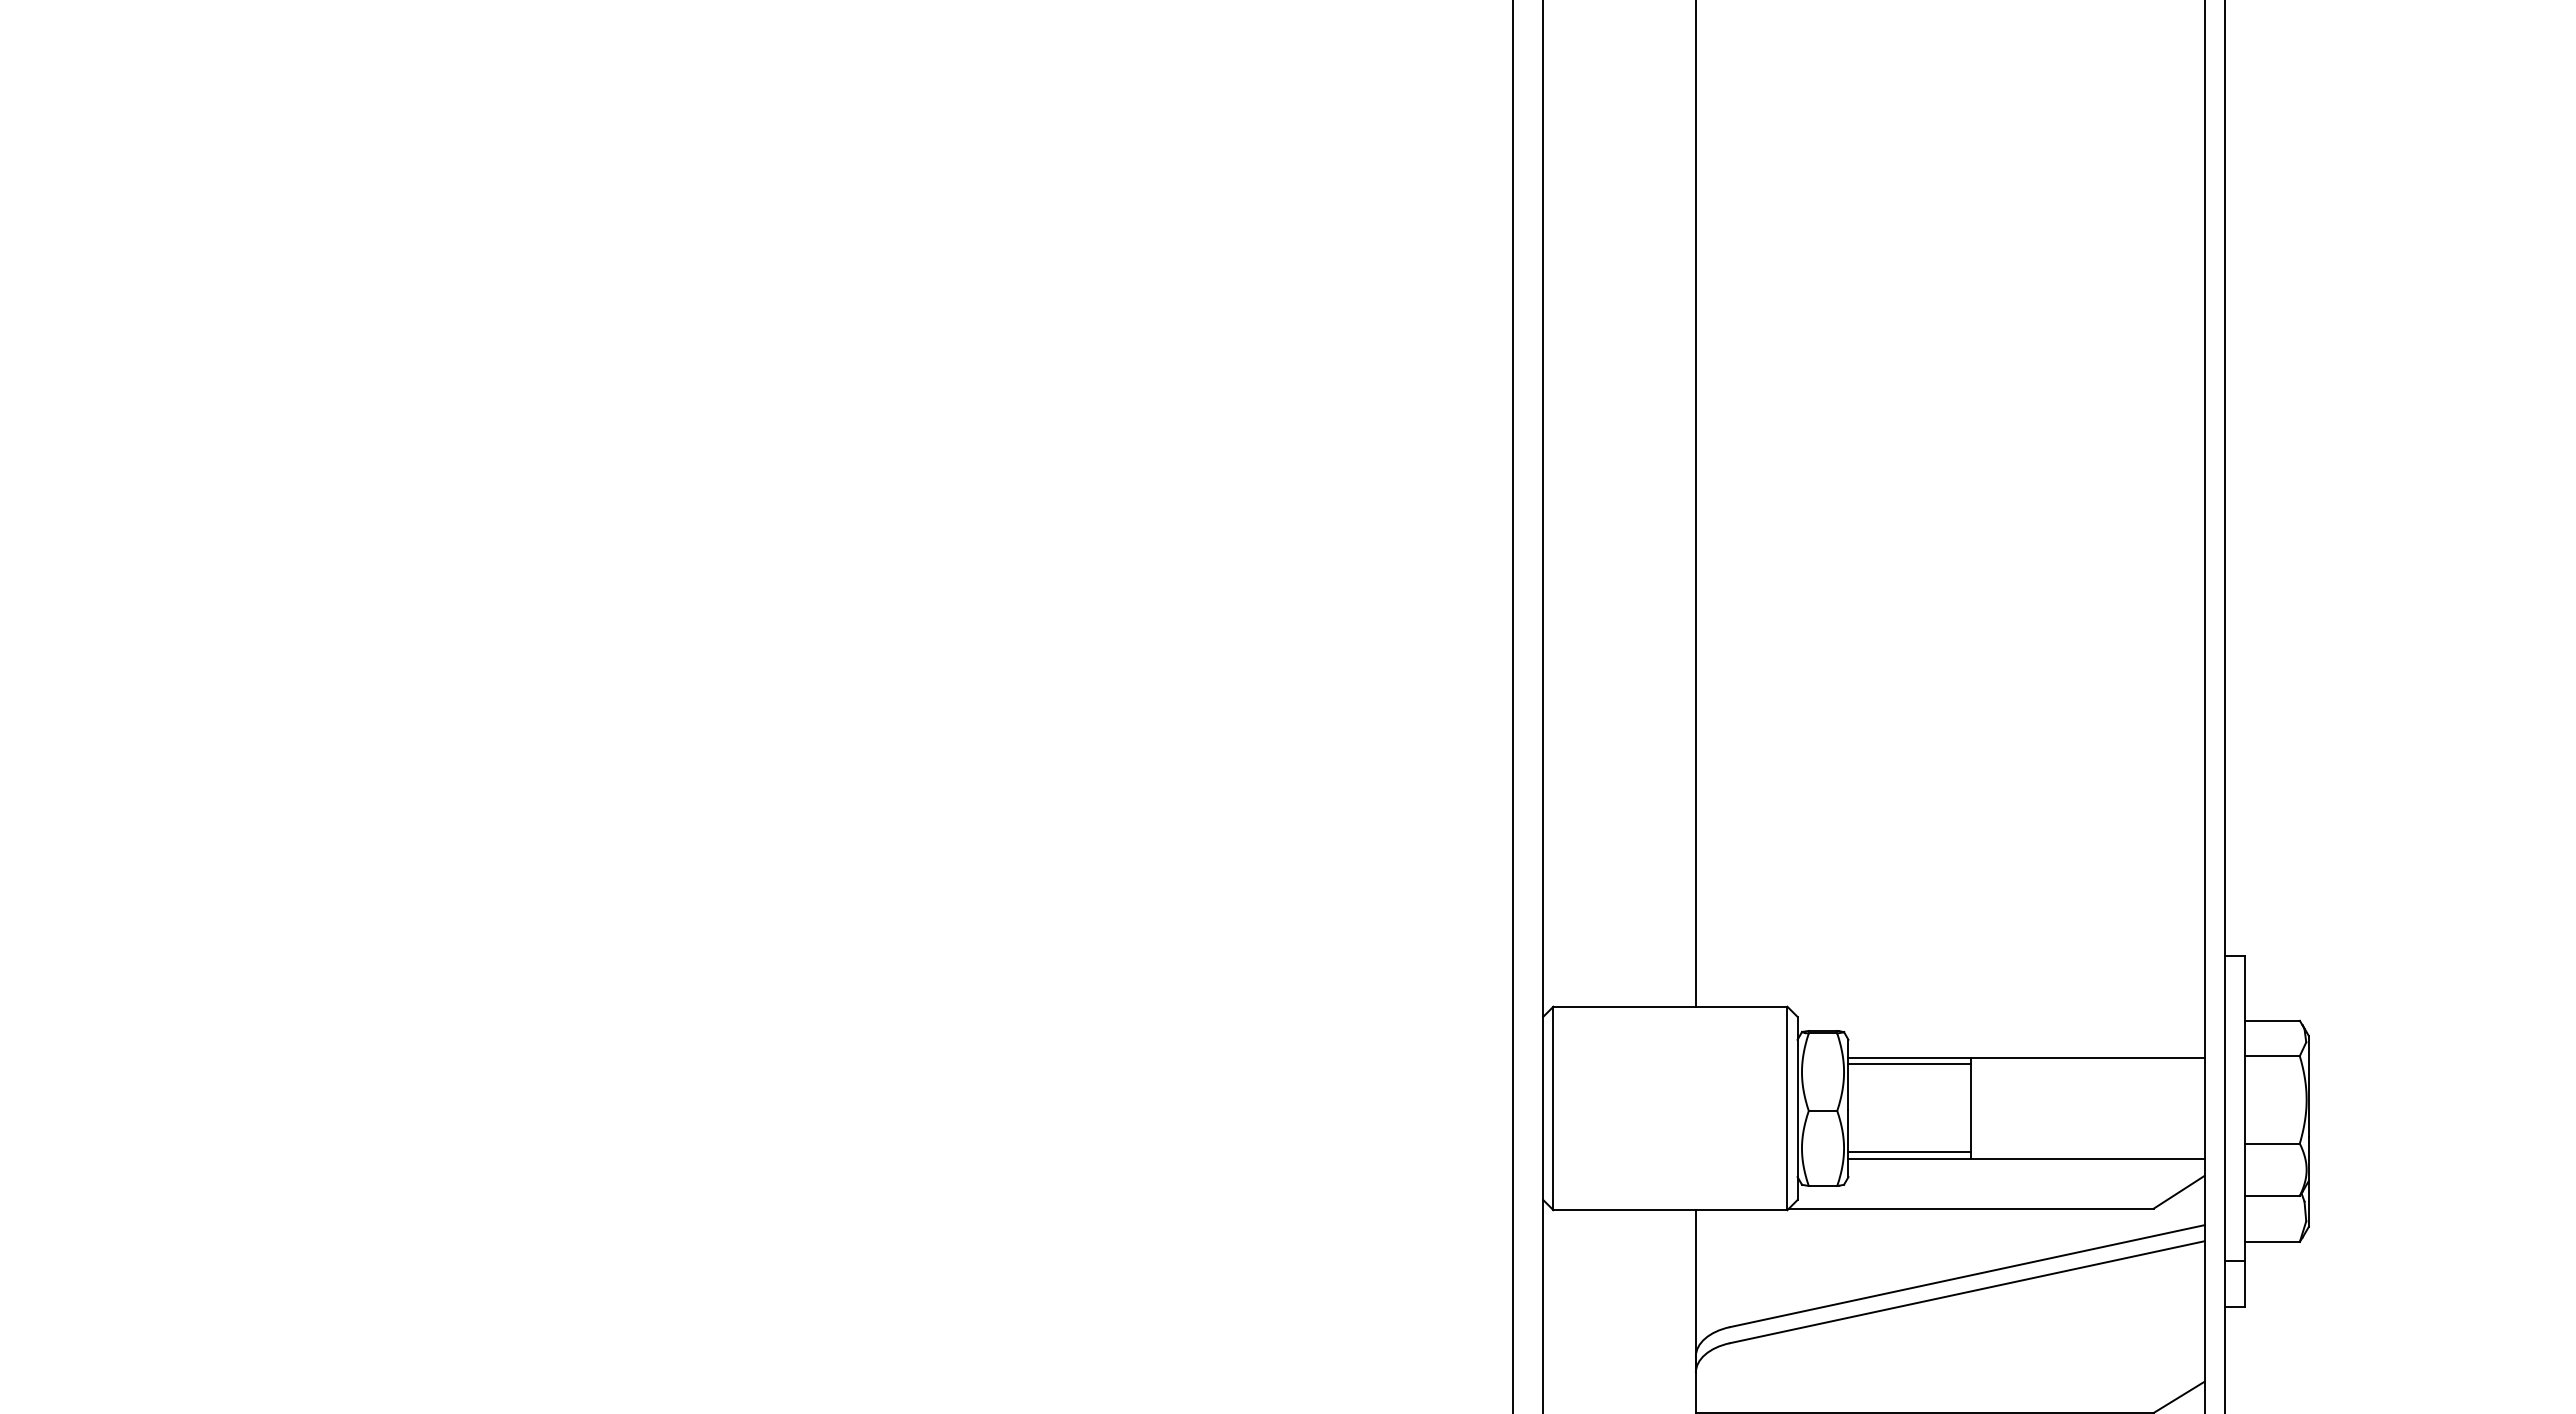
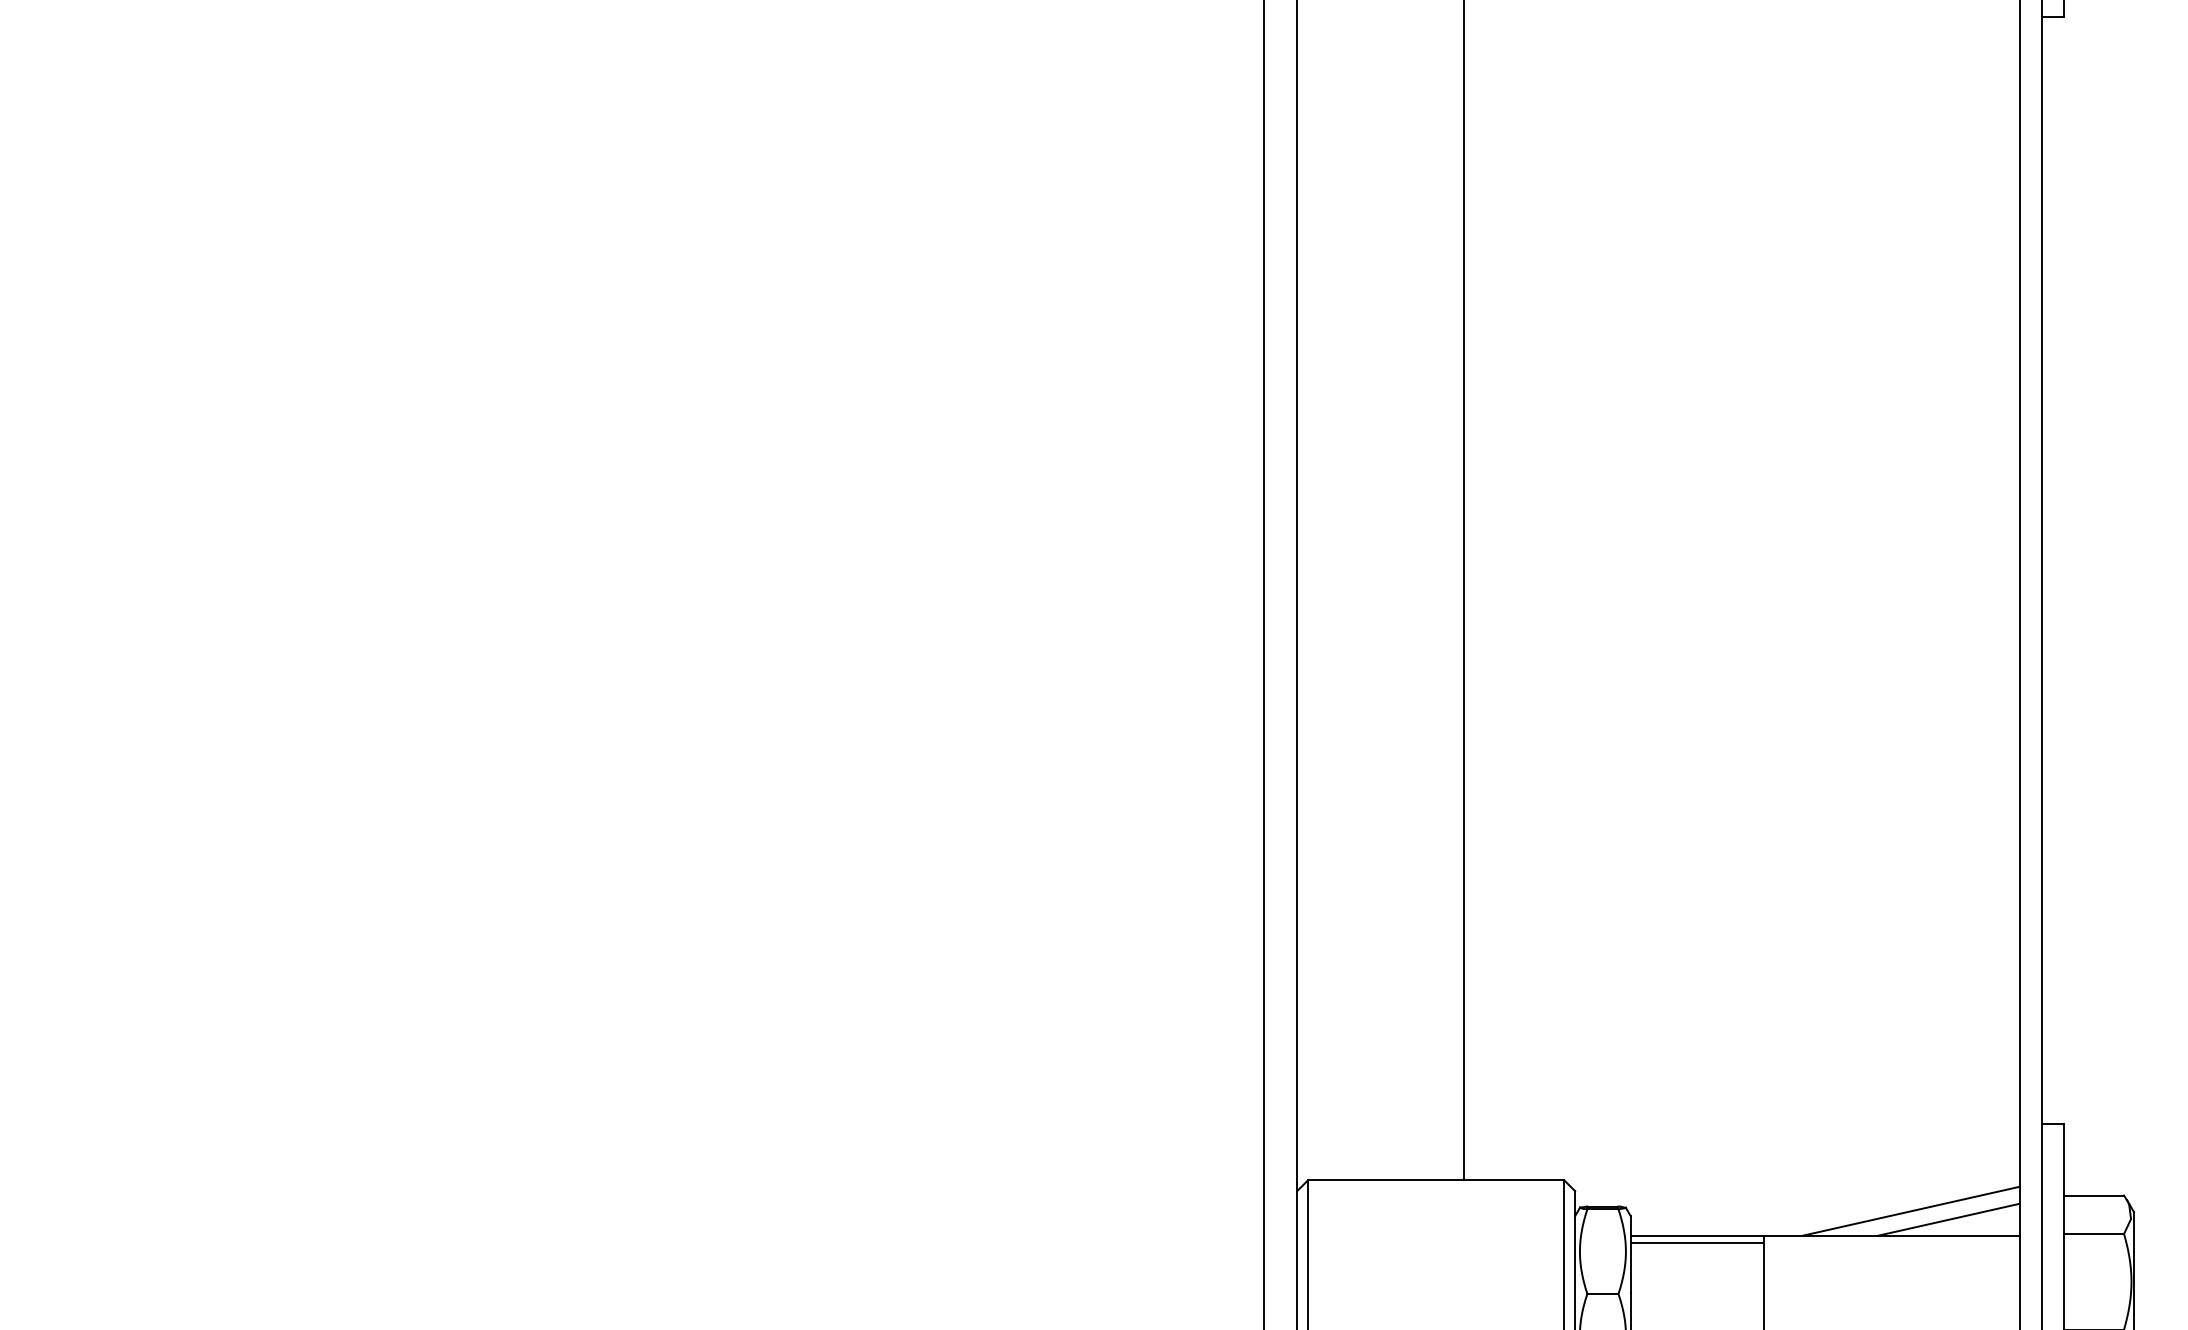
line: (2105, 1034) -> (1911, 1210), added
line: (2139, 1042) -> (1948, 1219), added

